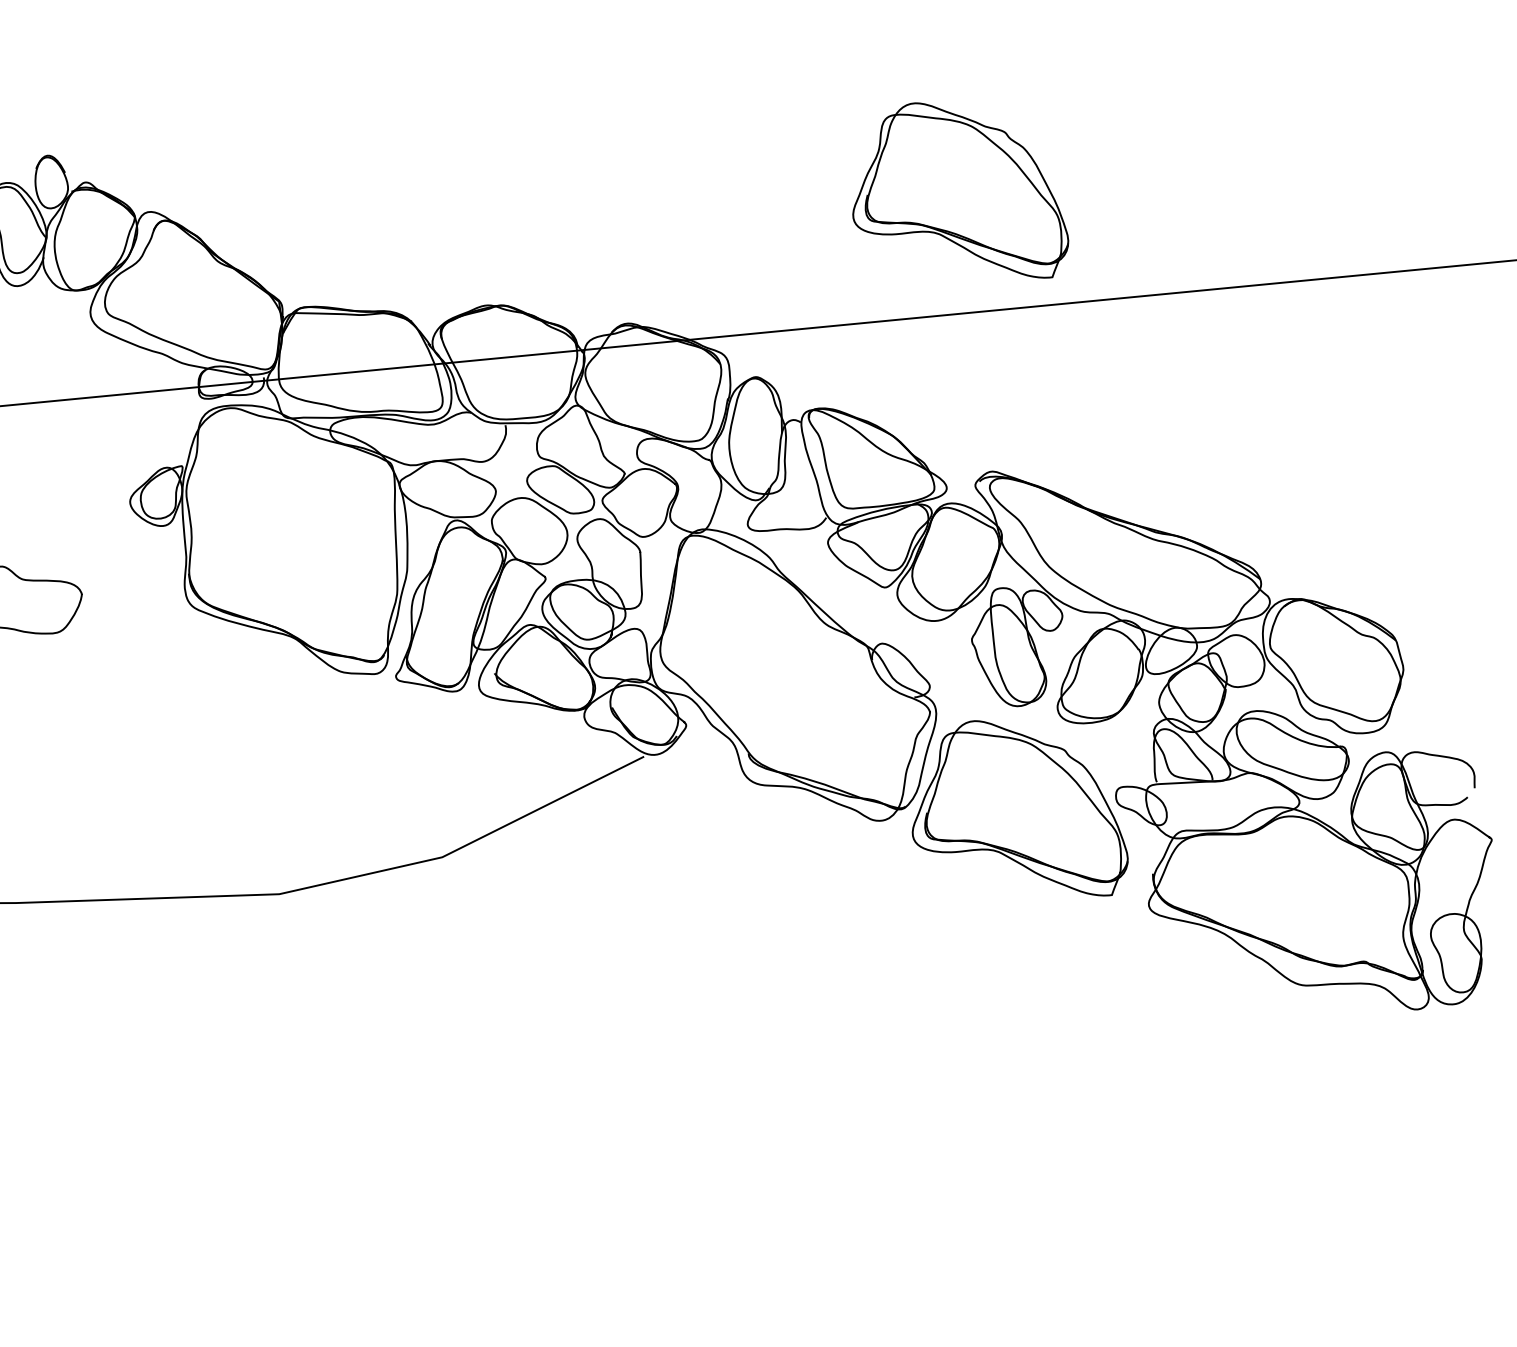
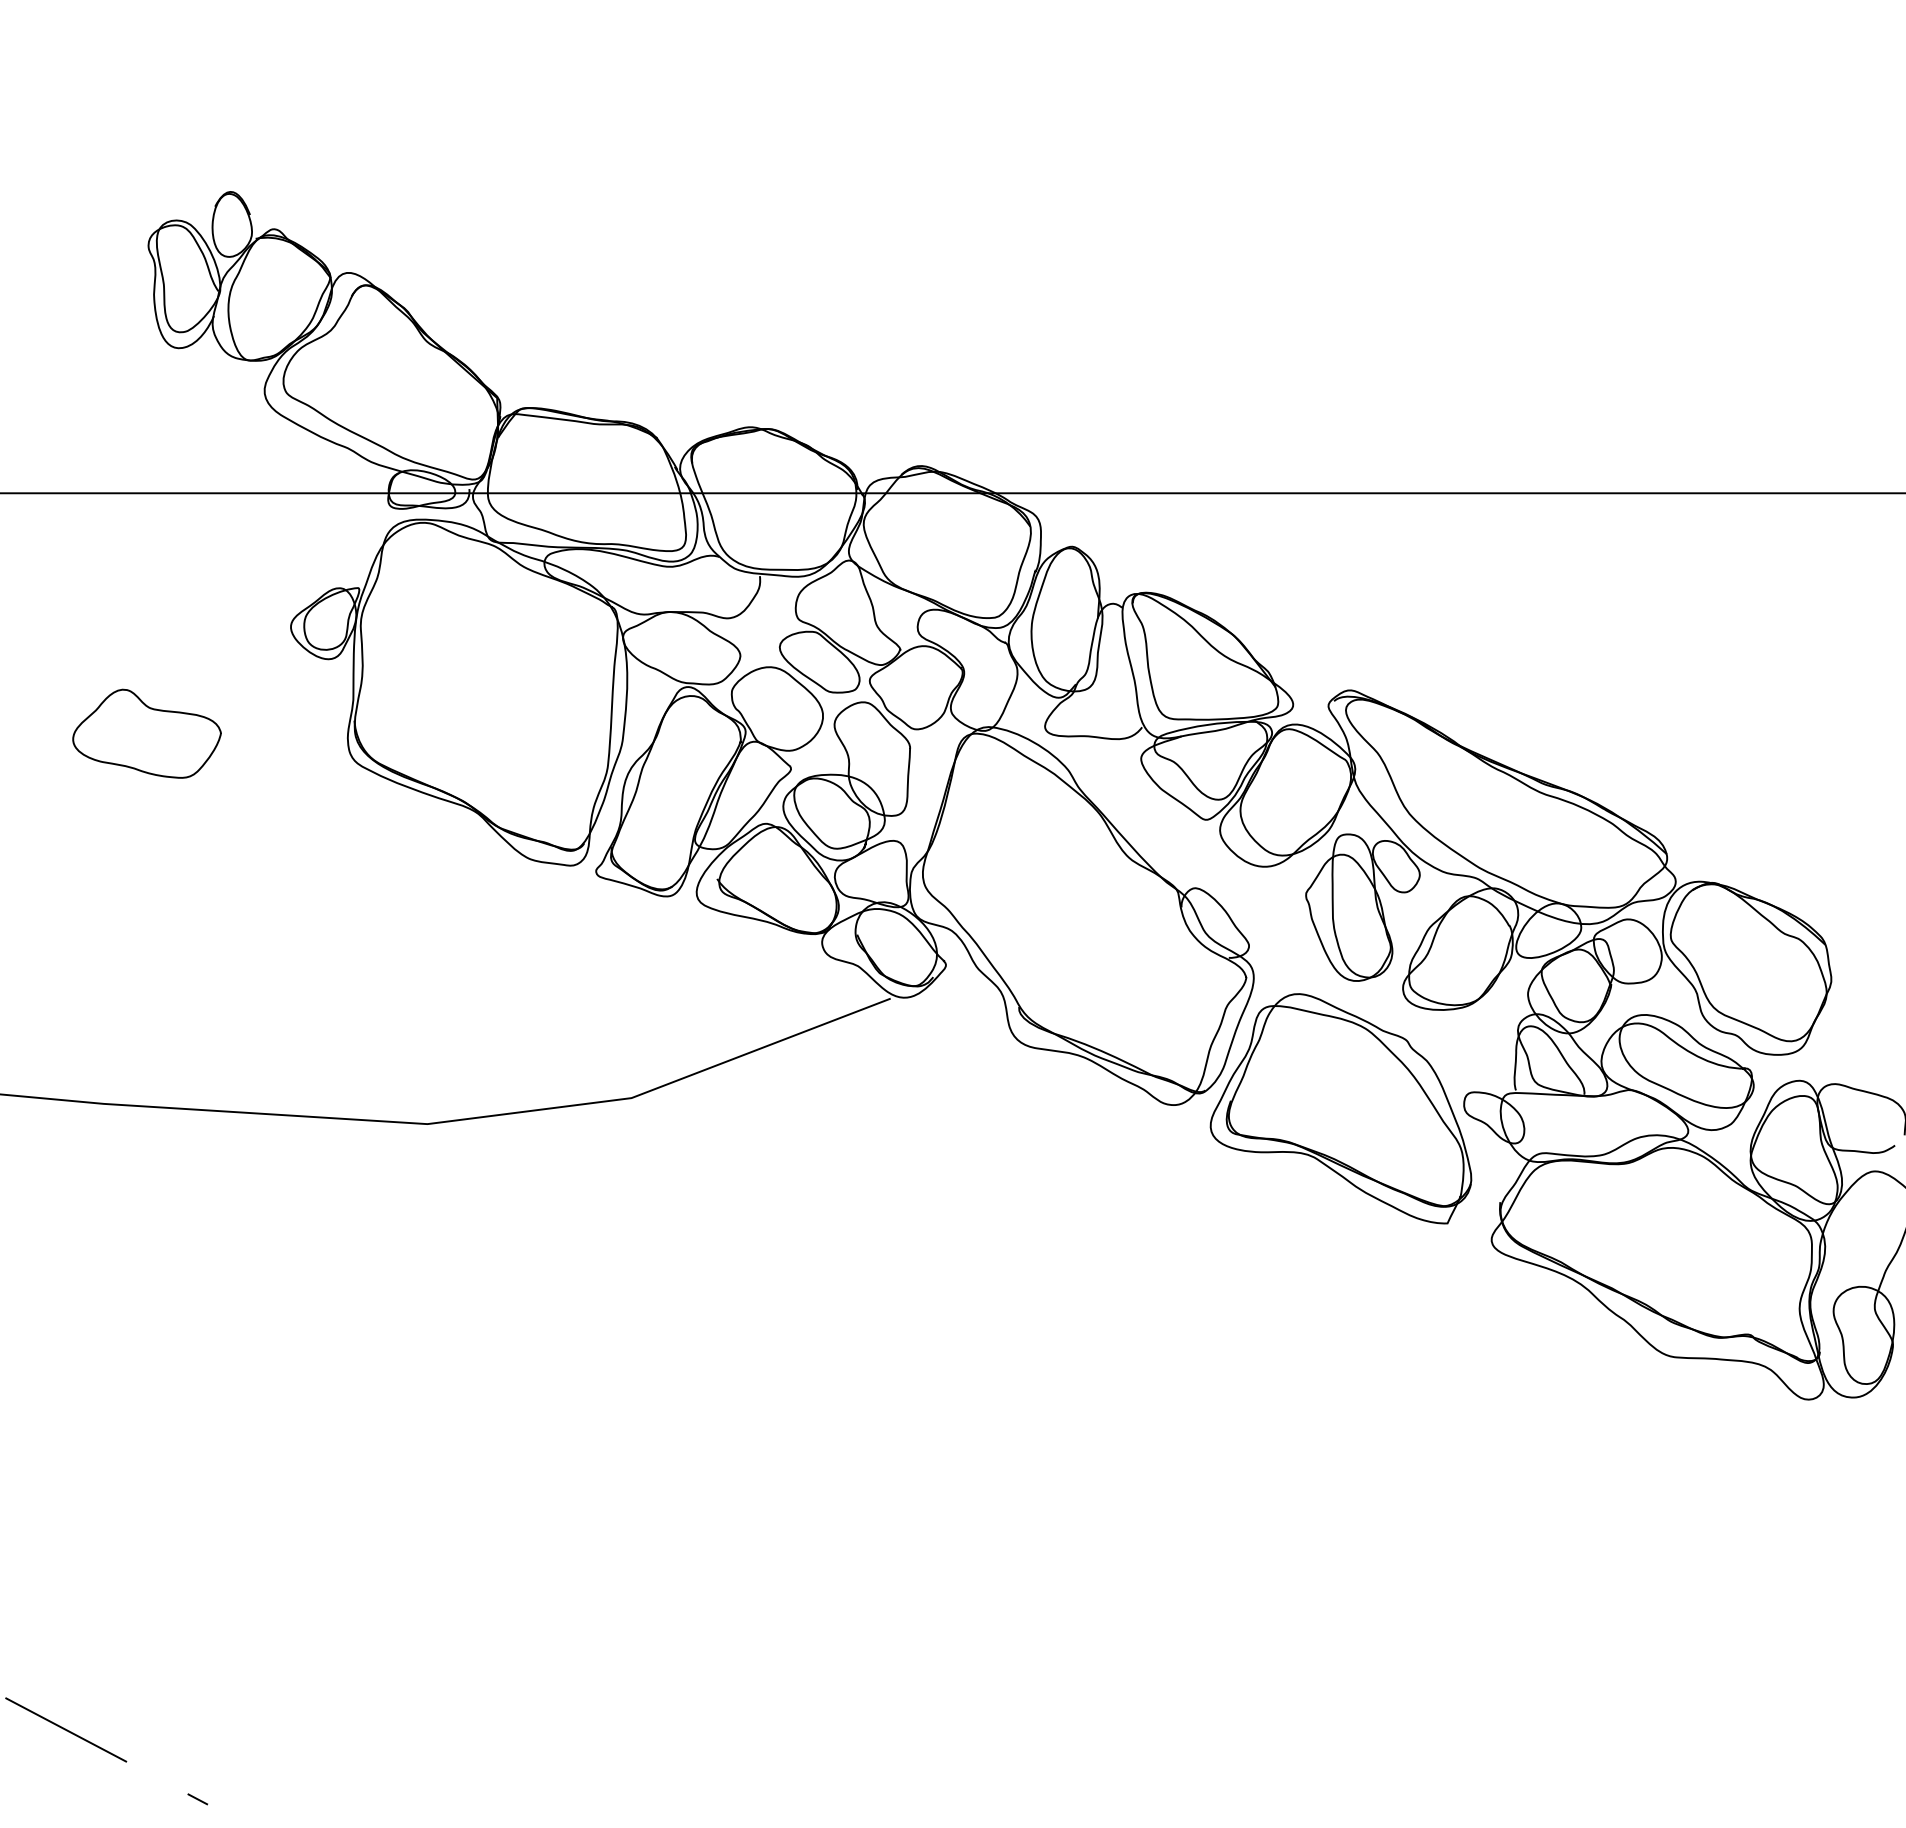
part: (956, 192) -> (1340, 344), removed

